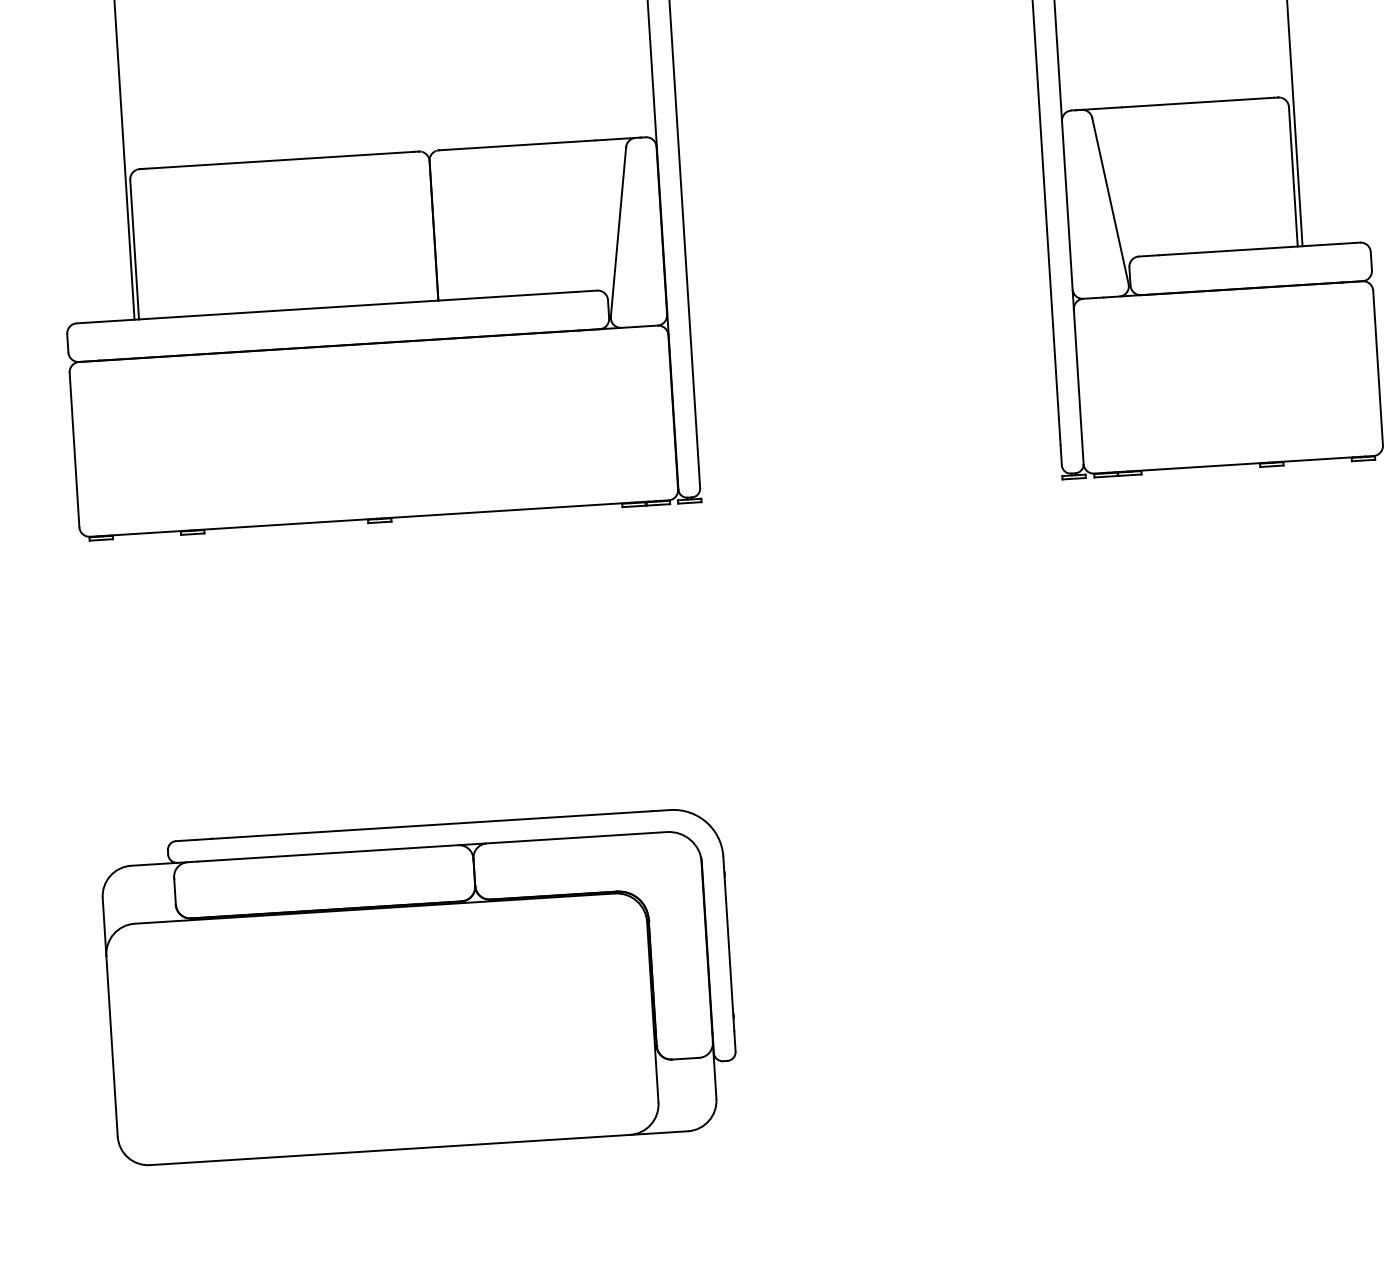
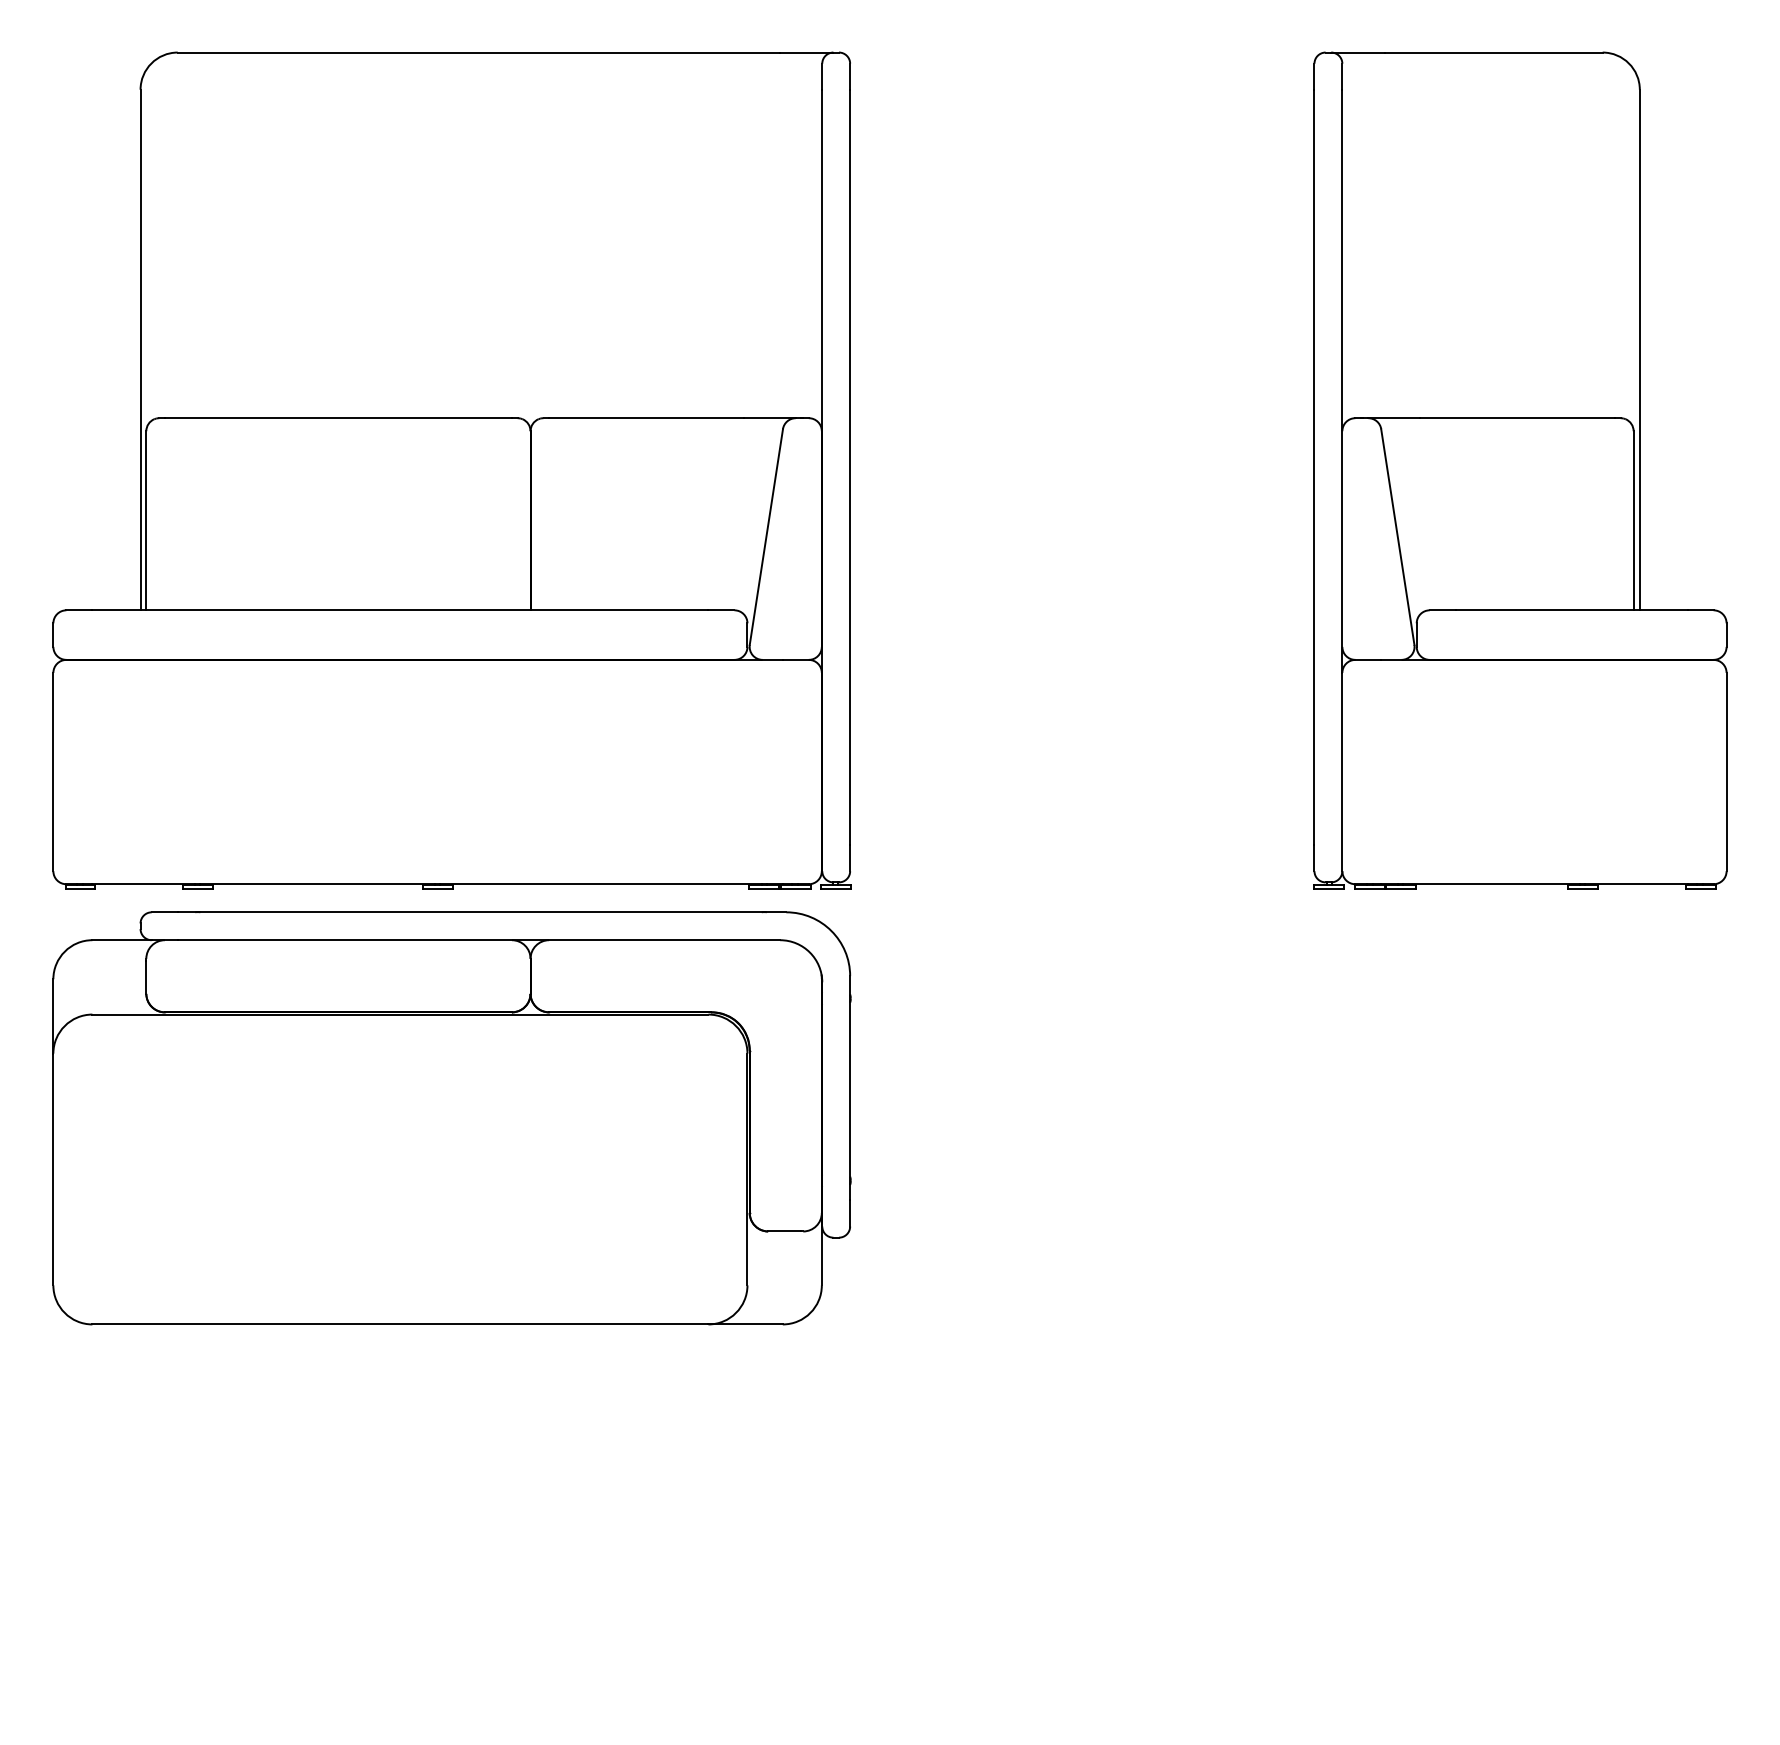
part: (419, 987) -> (451, 1118), moved

